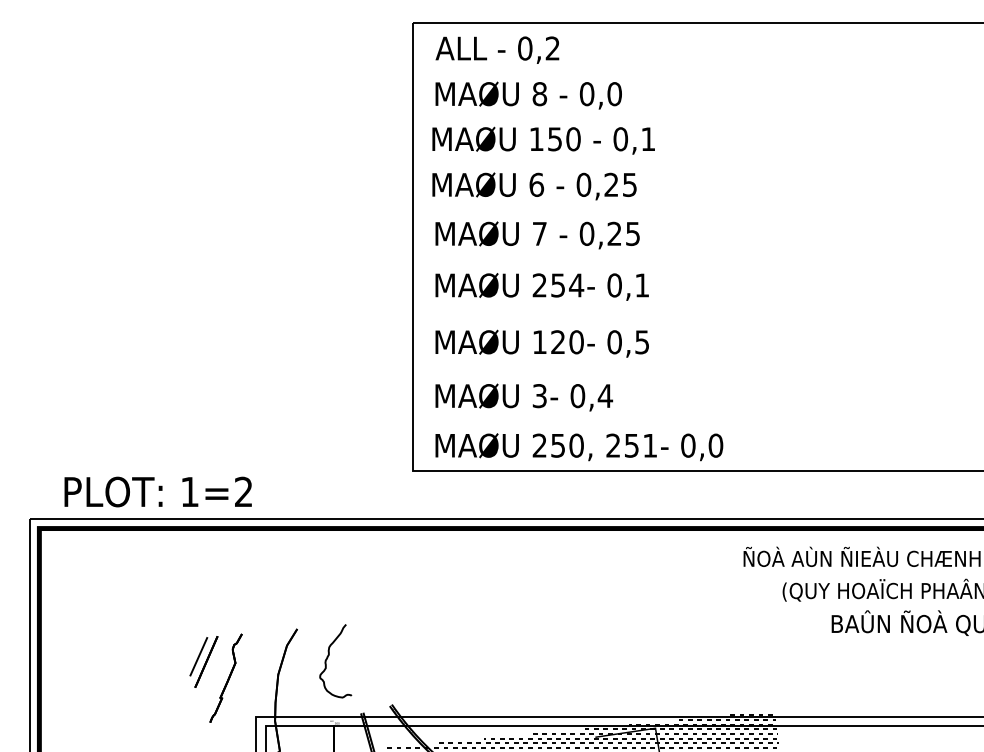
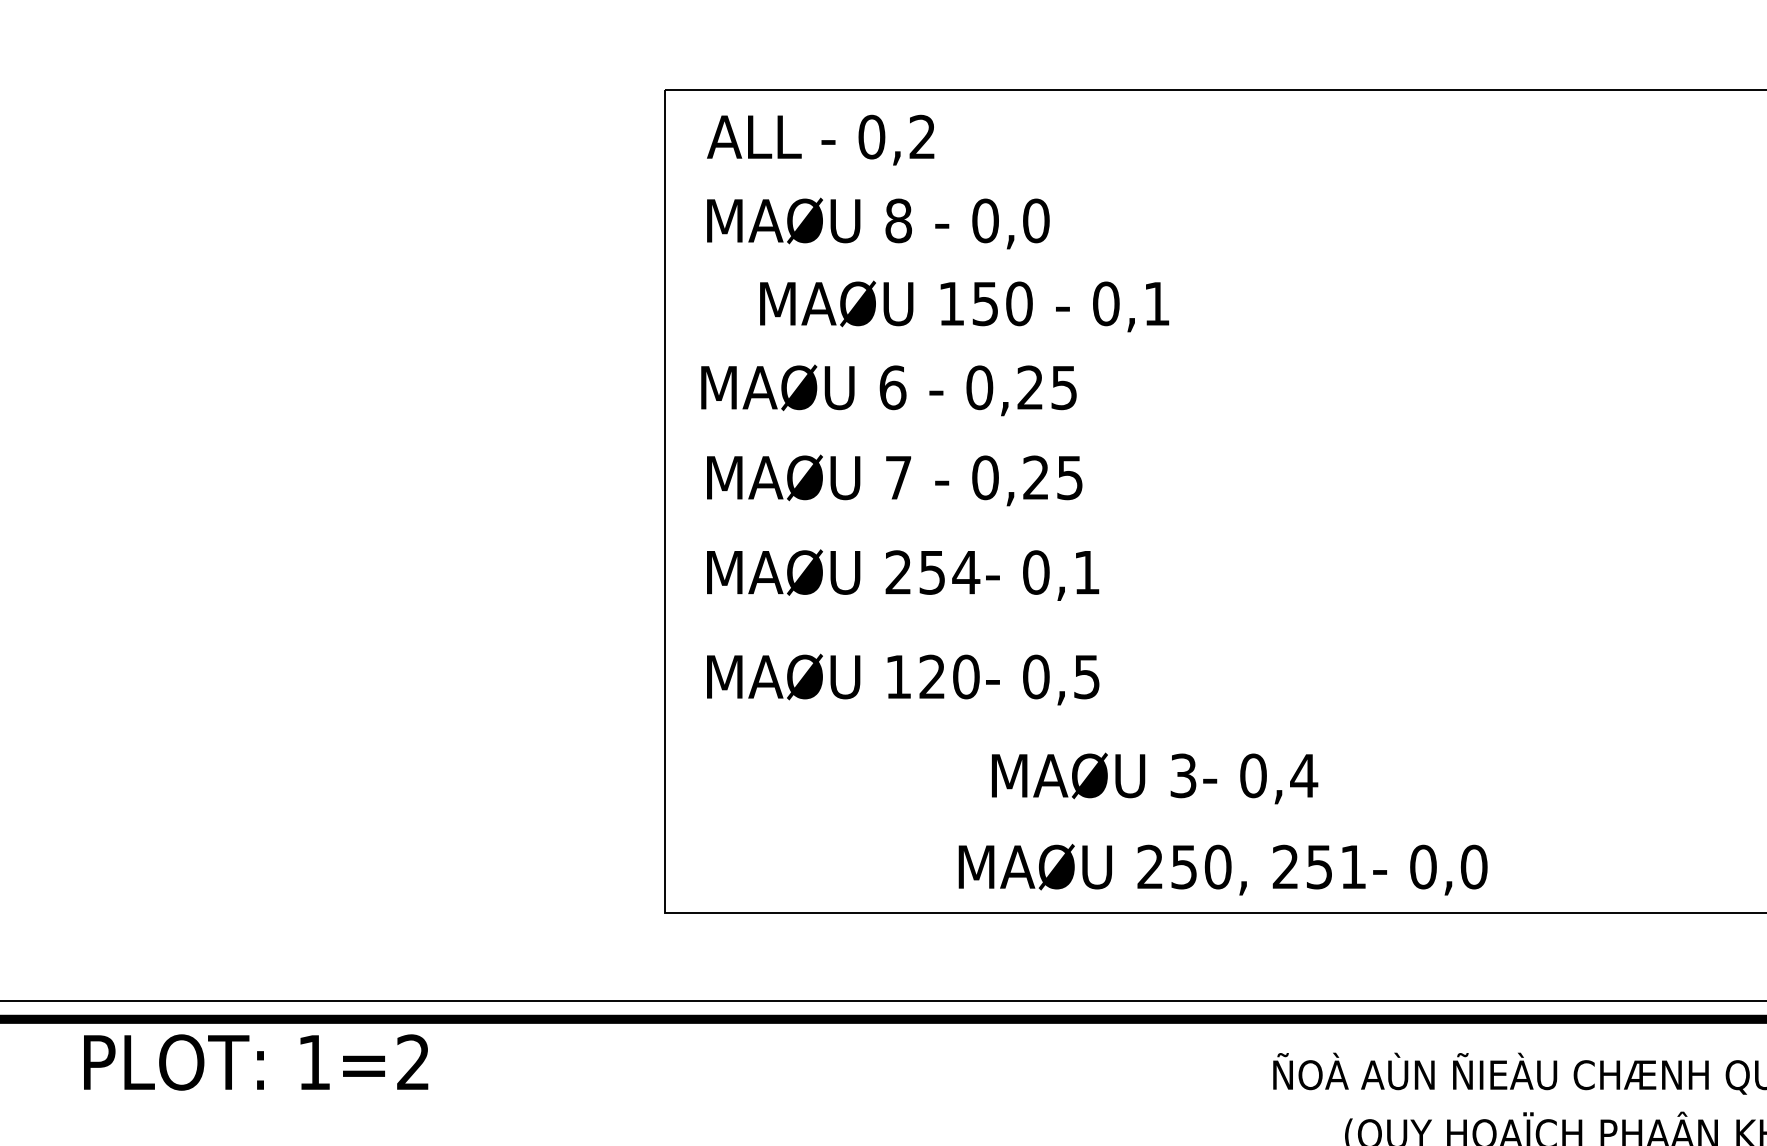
text: (543, 140) -> (964, 306), moved
text: (524, 397) -> (1155, 778), moved
text: (579, 447) -> (1223, 870), moved
text: (157, 491) -> (254, 1061), moved

